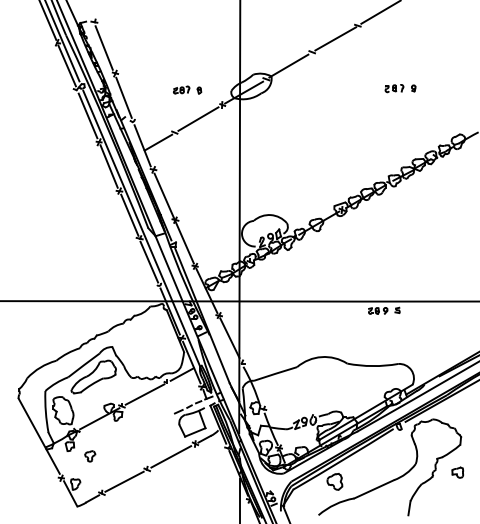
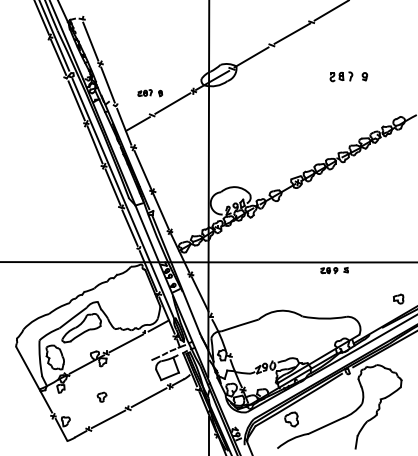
part: (400, 88) -> (348, 76), size x1.4
part: (187, 89) -> (150, 92), moved
part: (90, 456) -> (102, 397), moved
part: (457, 472) -> (398, 298), moved

